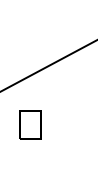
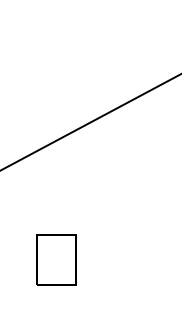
part: (30, 124) -> (56, 258), moved

